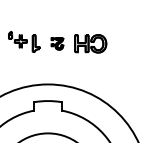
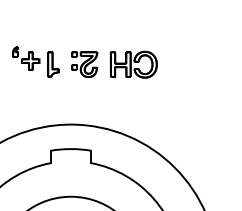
part: (57, 43) -> (84, 64), size x1.43

